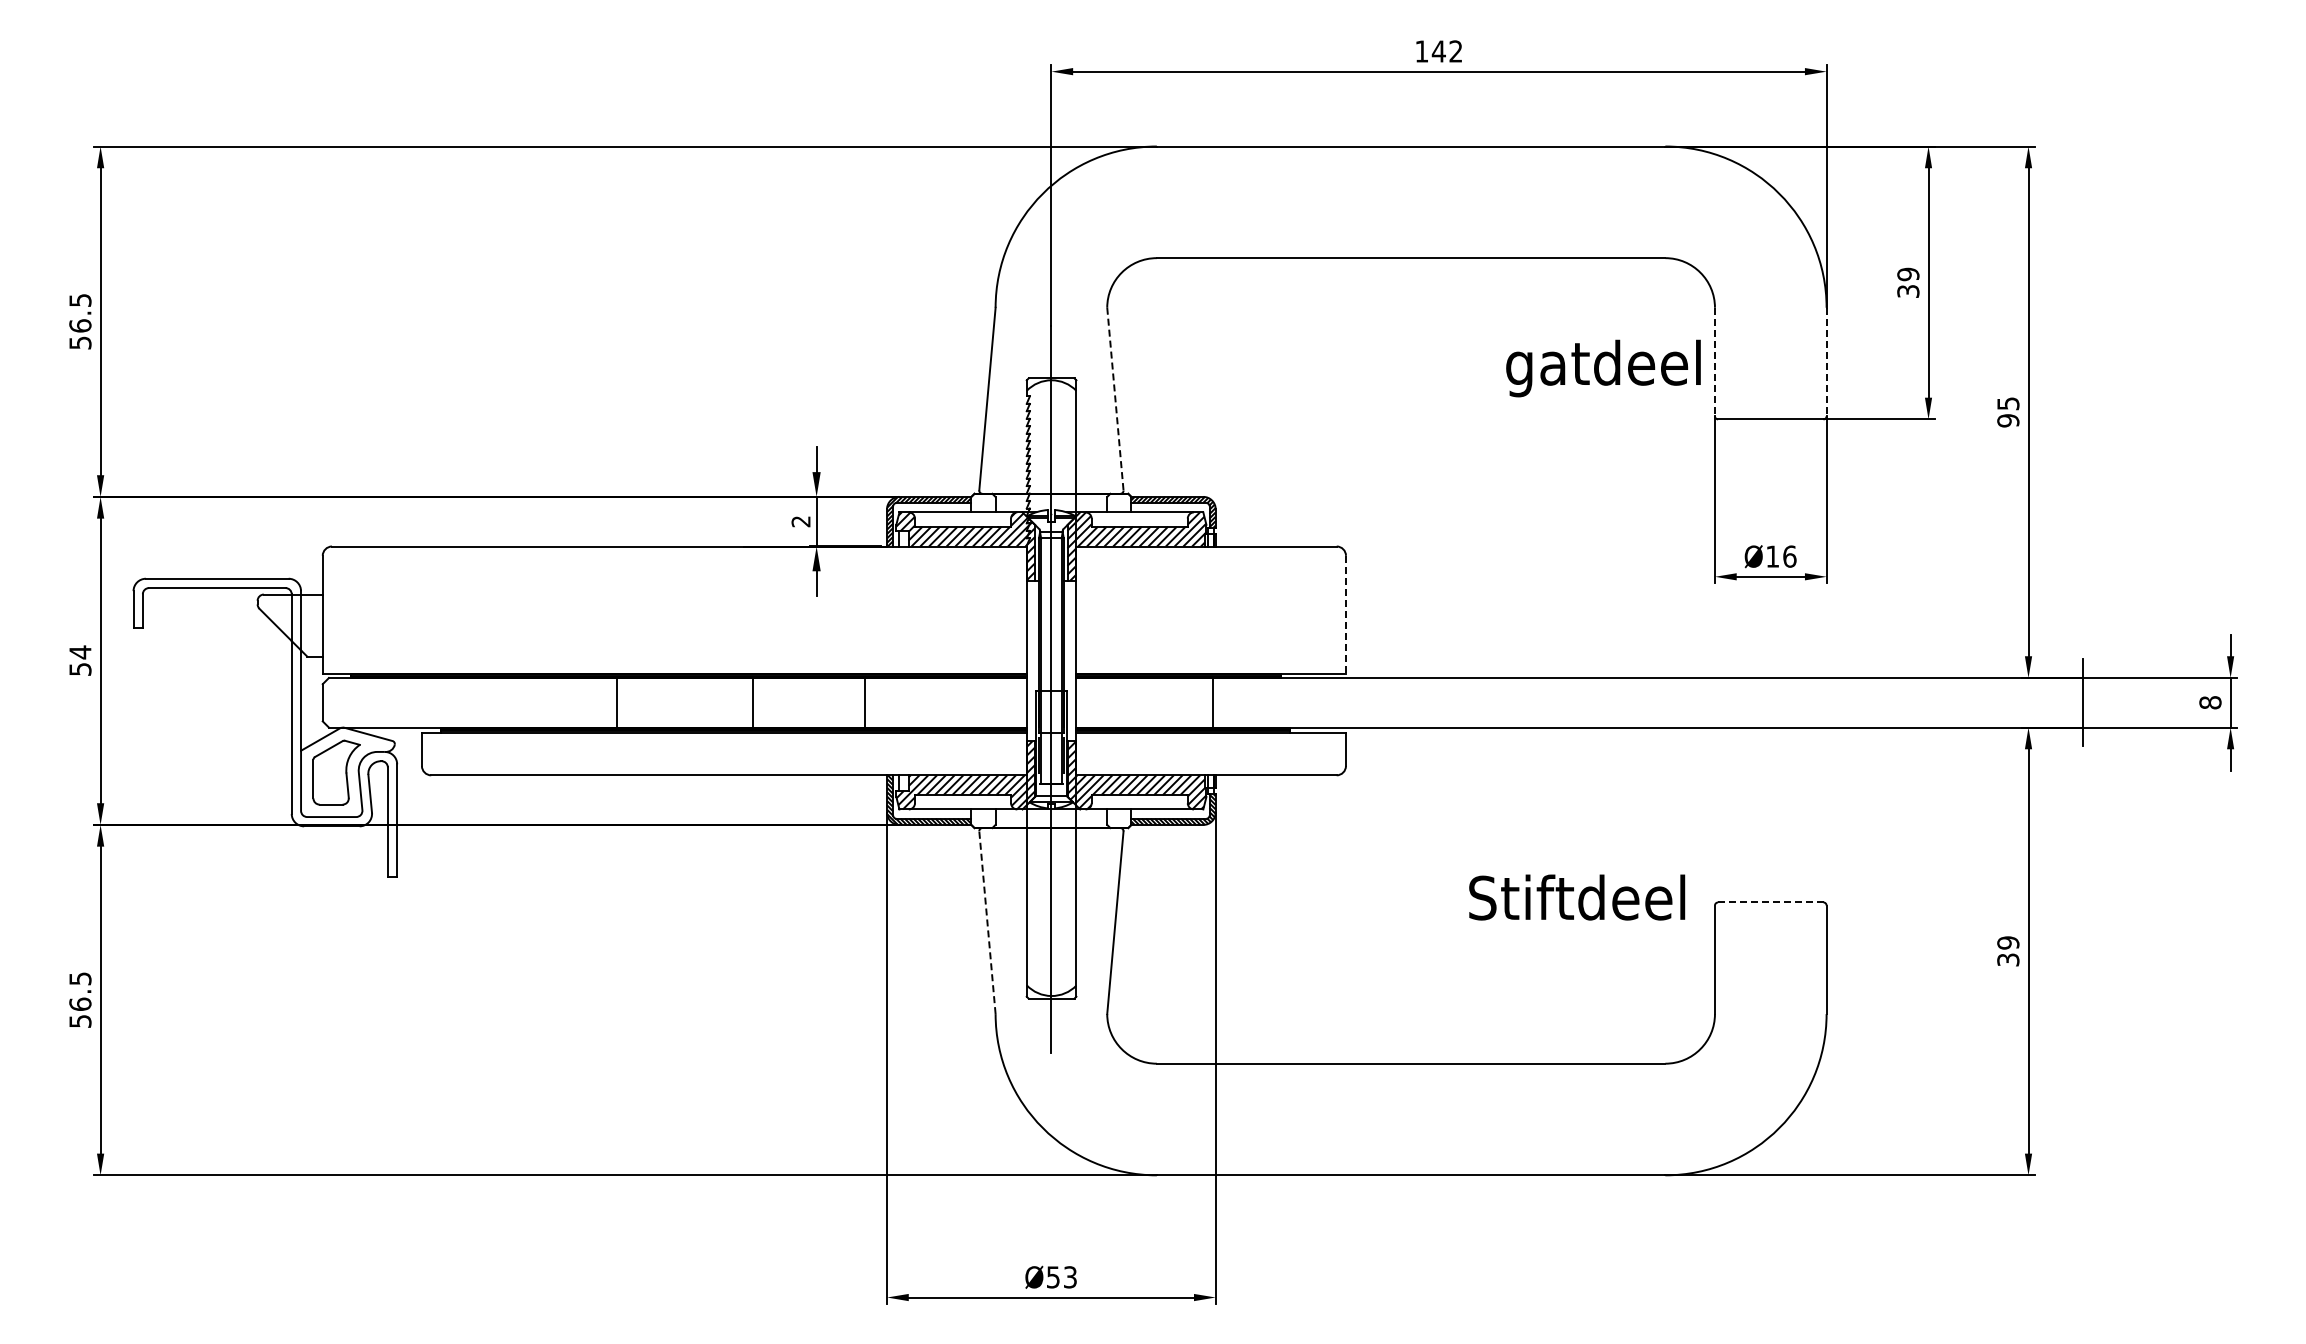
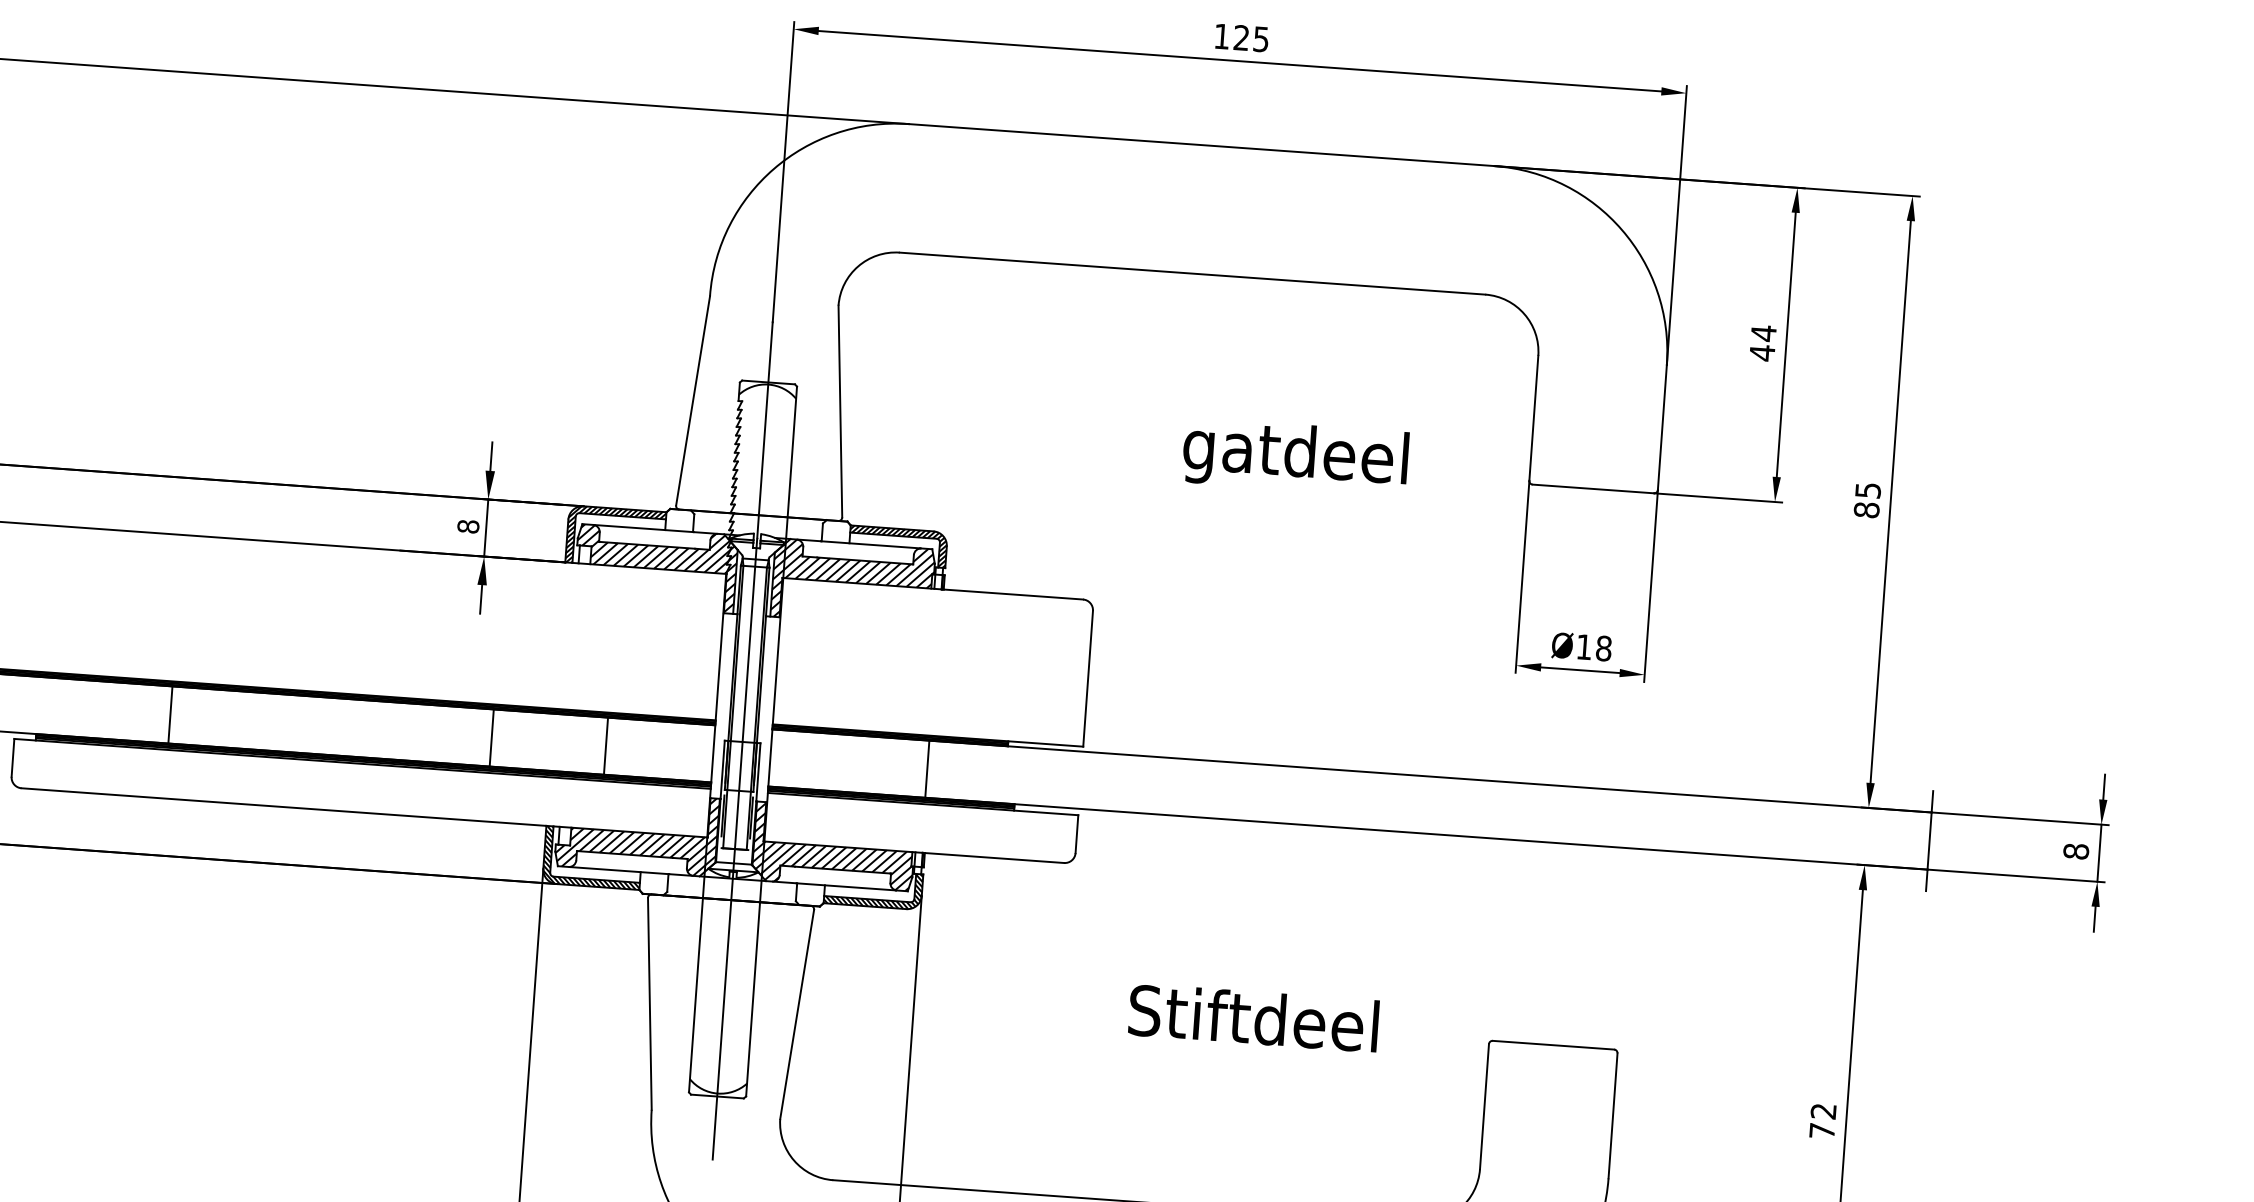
text: (1446, 51) -> (1250, 38), 142 -> 125
text: (1908, 282) -> (1763, 342), 39 -> 44
line: (1714, 362) -> (1533, 418), dashed -> solid
line: (1826, 362) -> (1662, 428), dashed -> solid
text: (1603, 368) -> (1295, 457), moved
line: (1115, 399) -> (840, 411), dashed -> solid
text: (2008, 420) -> (1866, 509), 95 -> 85
text: (800, 521) -> (467, 526), 2 -> 8
text: (1789, 556) -> (1603, 648), Ø16 -> Ø18
line: (1345, 614) -> (1087, 678), dashed -> solid
line: (617, 702) -> (170, 714), moved
line: (753, 702) -> (491, 737), moved
line: (864, 702) -> (605, 745), moved
text: (1577, 897) -> (1254, 1018), moved
line: (1770, 902) -> (1553, 1045), dashed -> solid
line: (987, 922) -> (649, 1003), dashed -> solid
text: (2008, 951) -> (1823, 1121), 39 -> 72

